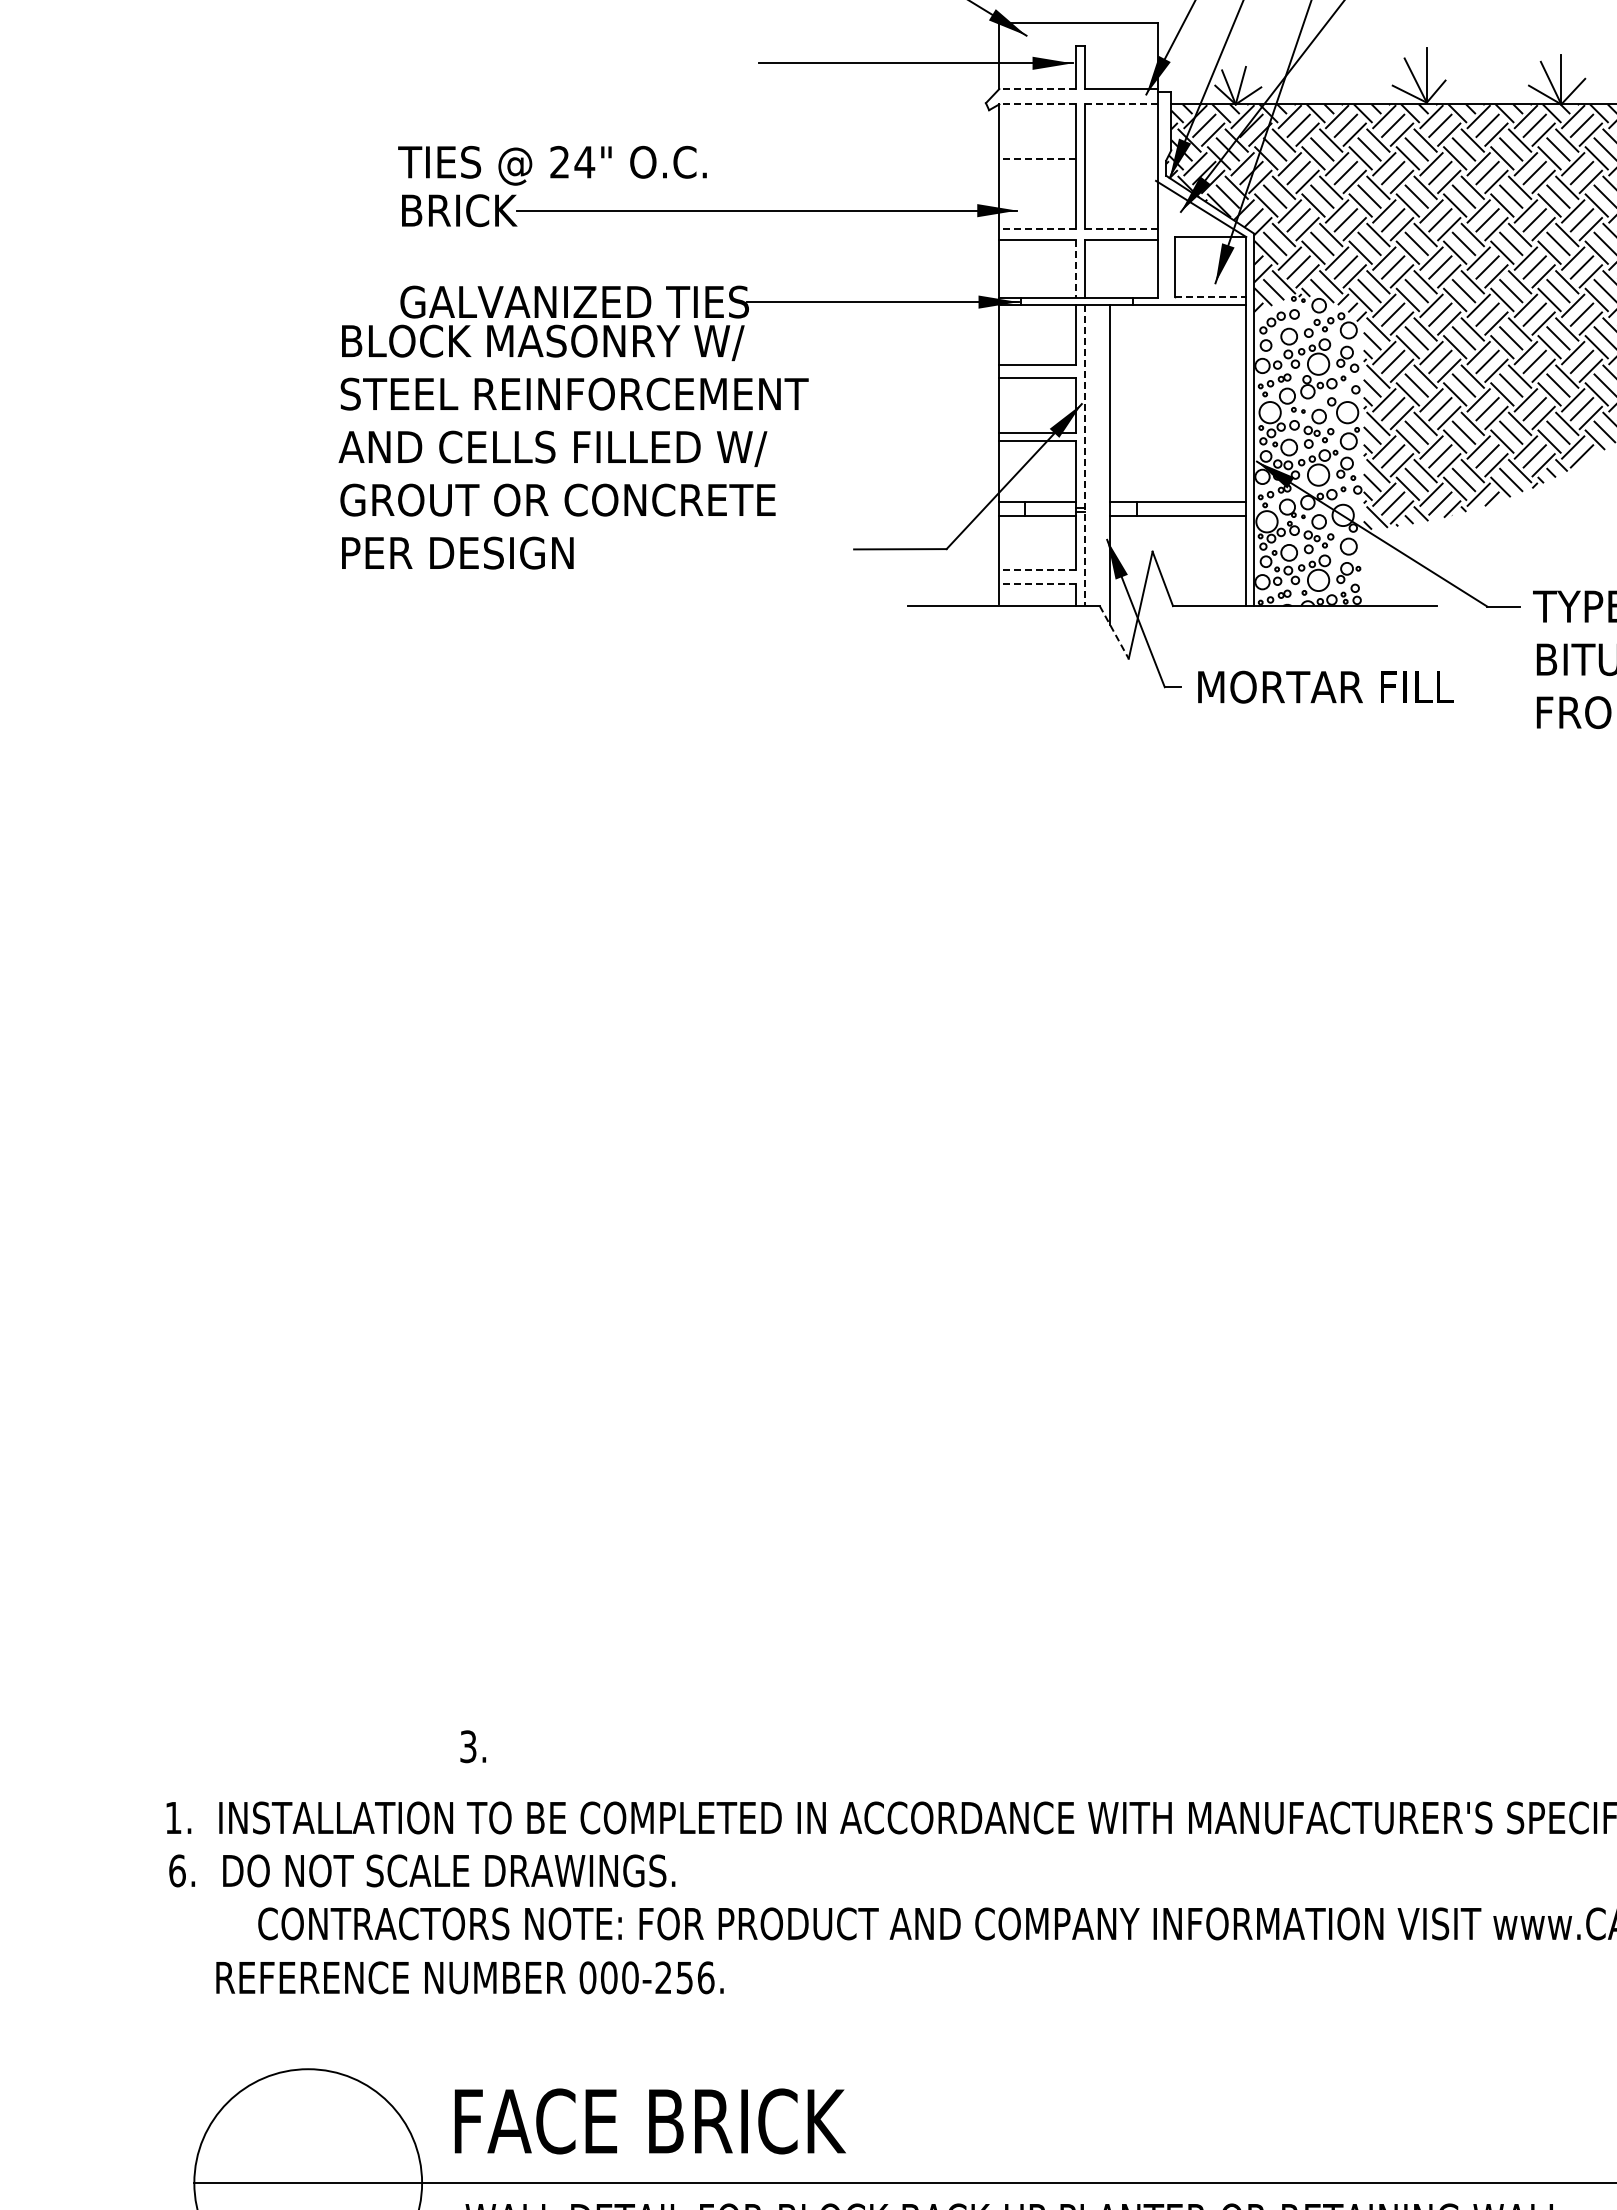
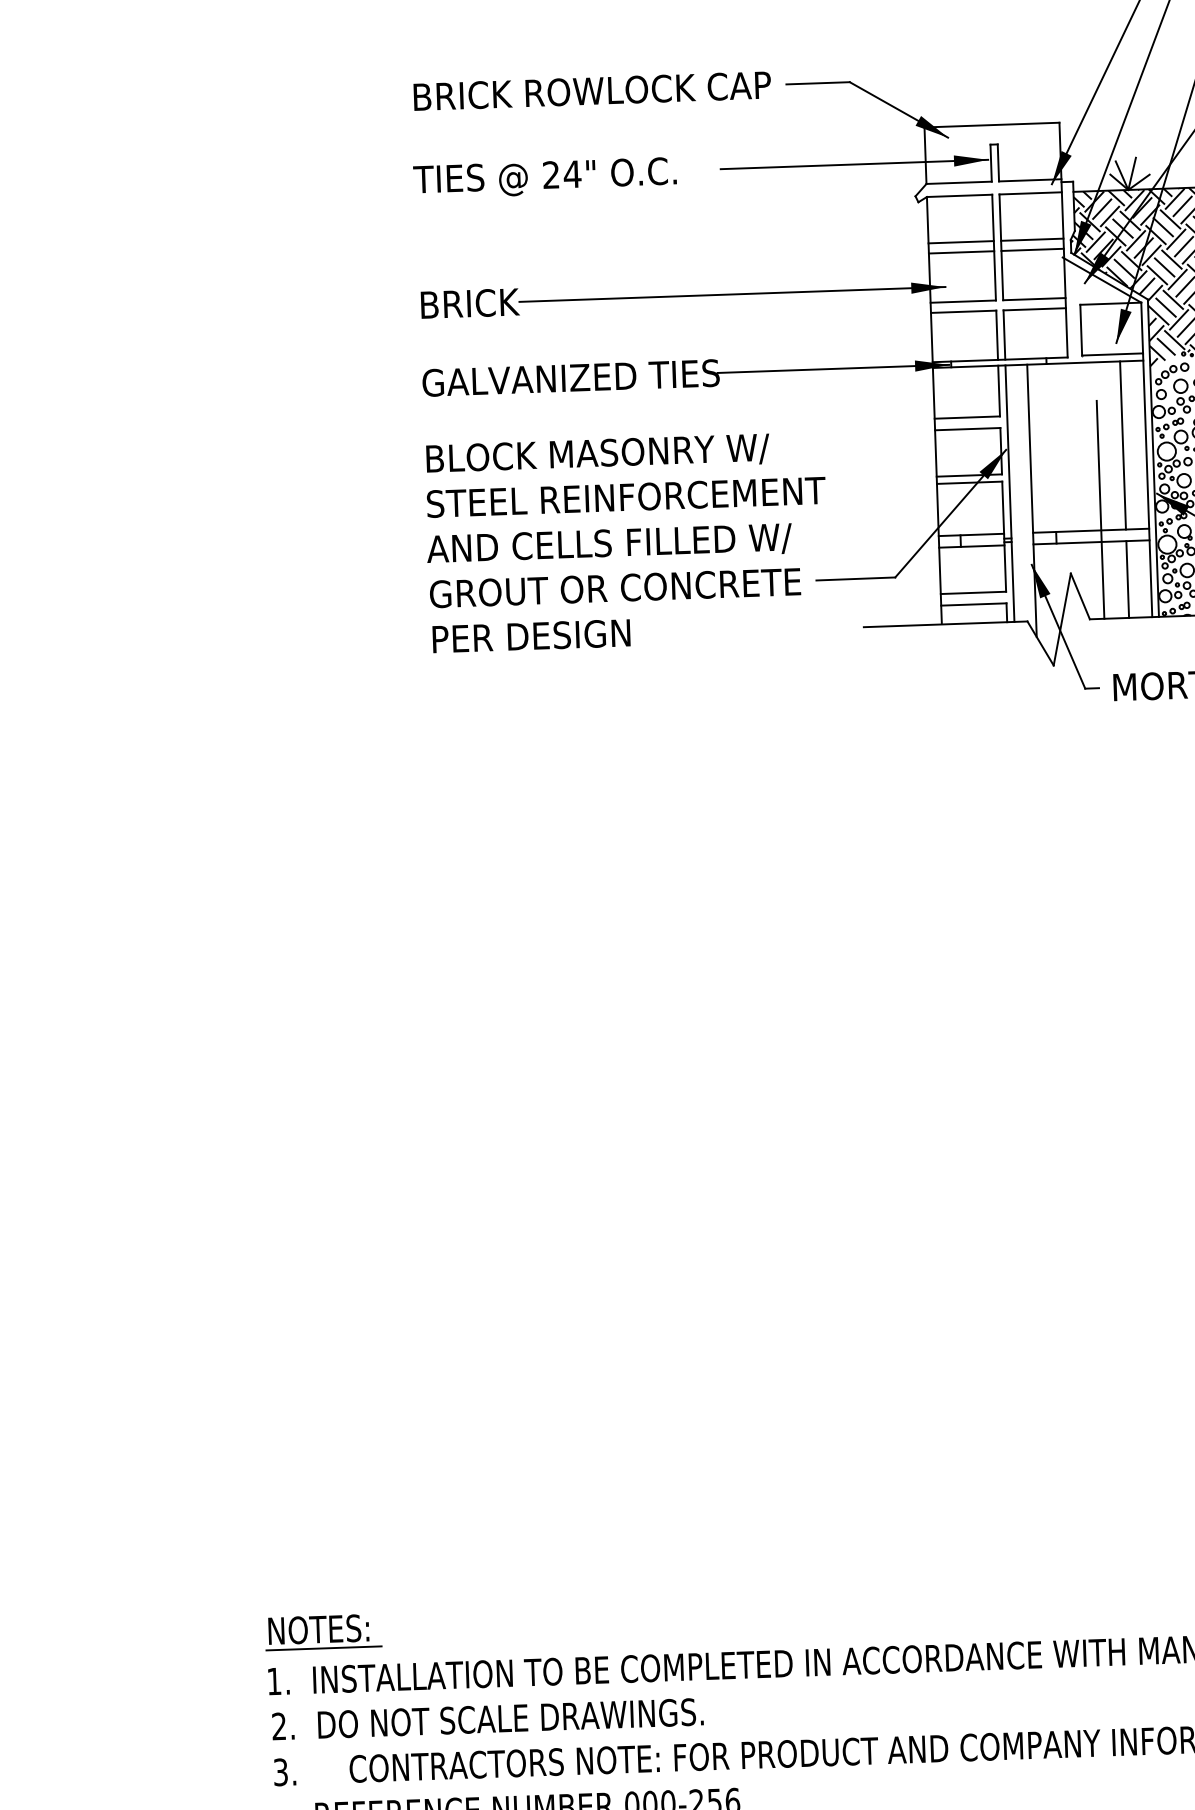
line: (1037, 89) -> (959, 183), dashed -> solid
line: (1037, 104) -> (959, 195), dashed -> solid
line: (1121, 104) -> (1031, 193), dashed -> solid
line: (1037, 158) -> (961, 241), dashed -> solid
line: (1120, 158) -> (1031, 239), added
text: (552, 165) -> (545, 178), moved
line: (1037, 170) -> (961, 252), added
line: (1120, 170) -> (1032, 249), added
line: (1037, 228) -> (963, 301), dashed -> solid
line: (1121, 228) -> (1034, 299), dashed -> solid
line: (1075, 269) -> (996, 335), dashed -> solid
line: (1210, 296) -> (1112, 354), dashed -> solid
line: (1219, 403) -> (1123, 445), added
text: (573, 446) -> (626, 541), moved
line: (1084, 455) -> (1009, 493), dashed -> solid
line: (1190, 478) -> (1100, 510), added
line: (1219, 560) -> (1128, 579), added
line: (1037, 570) -> (973, 592), dashed -> solid
line: (1037, 584) -> (973, 604), dashed -> solid
line: (1114, 632) -> (1040, 643), dashed -> solid
text: (472, 1746) -> (284, 1772), moved
part: (233, 1761) -> (323, 1631), added
text: (177, 1870) -> (279, 1726), 6. -> 2.

